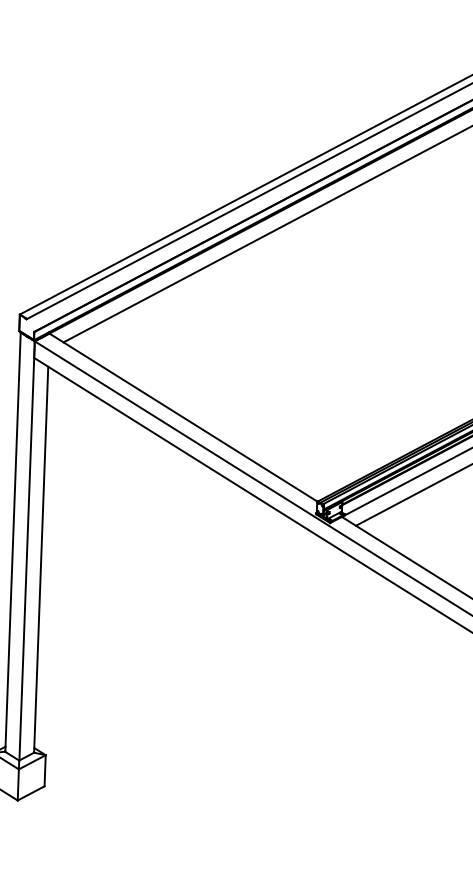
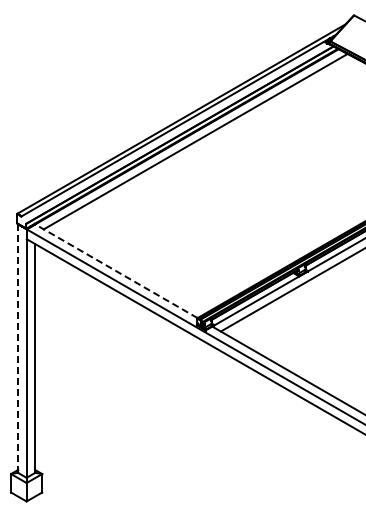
line: (183, 418) -> (116, 271), solid -> dashed
line: (13, 543) -> (18, 349), solid -> dashed

